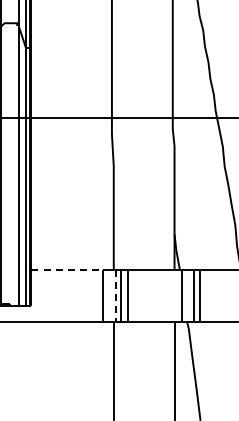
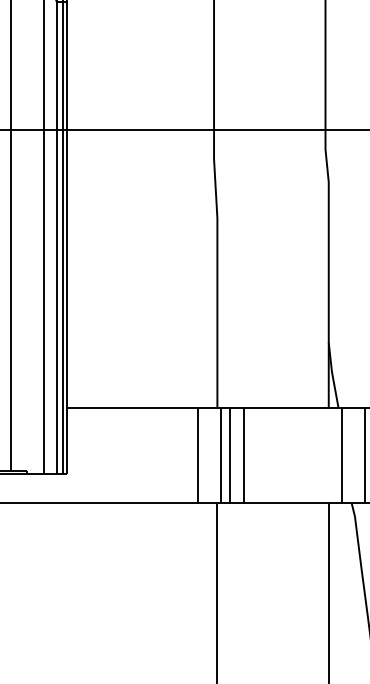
line: (67, 270) -> (132, 409), dashed -> solid
line: (115, 295) -> (220, 454), dashed -> solid

